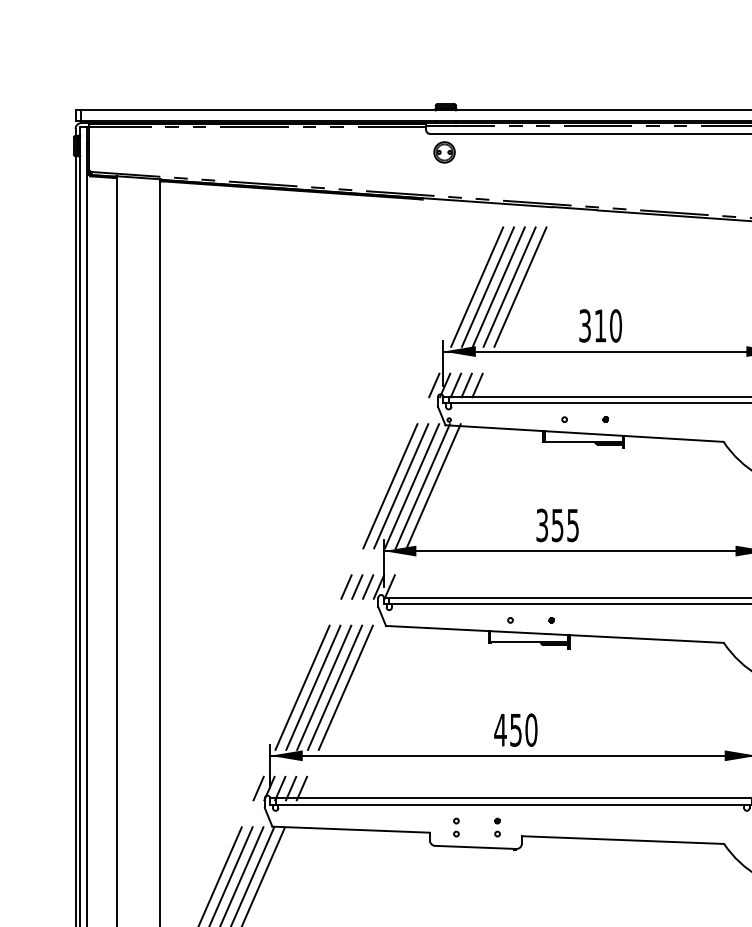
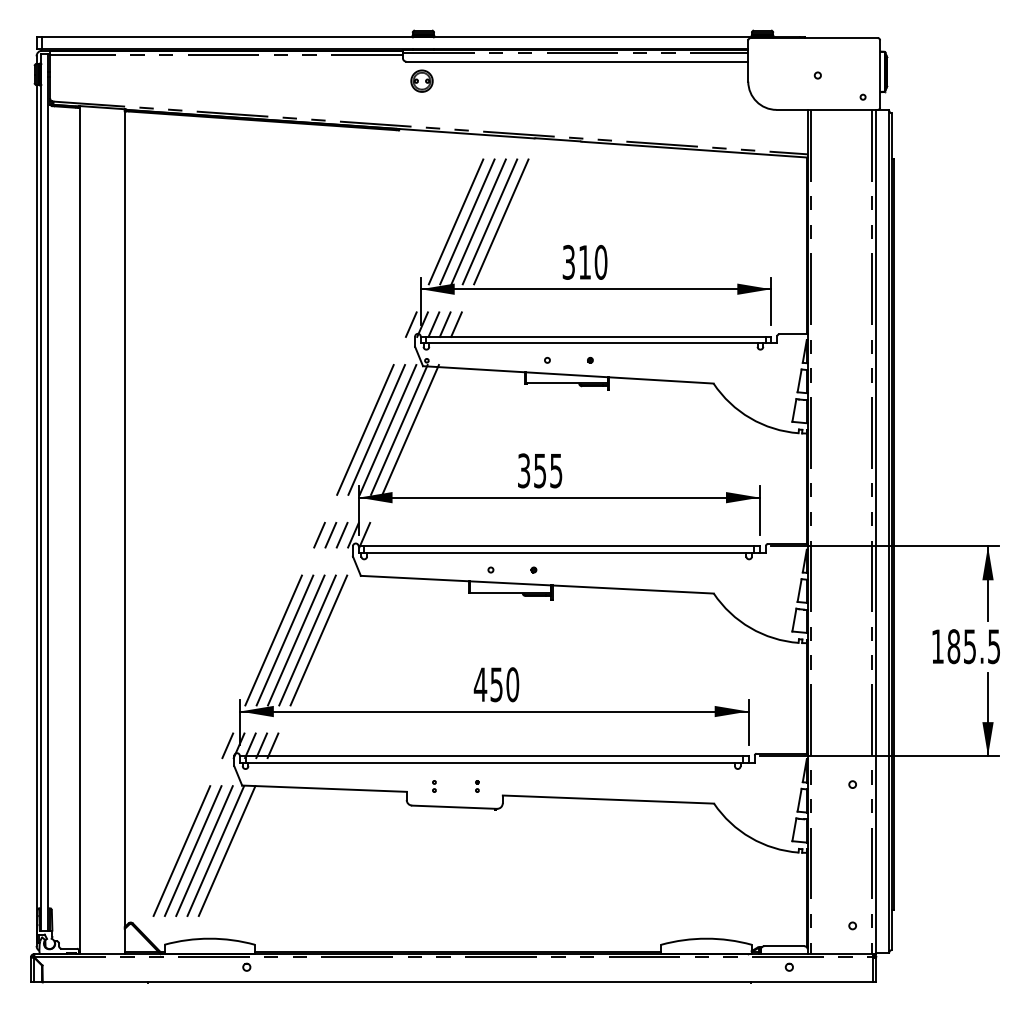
part: (456, 827) -> (434, 786), size x0.6
part: (497, 827) -> (477, 786), size x0.6

